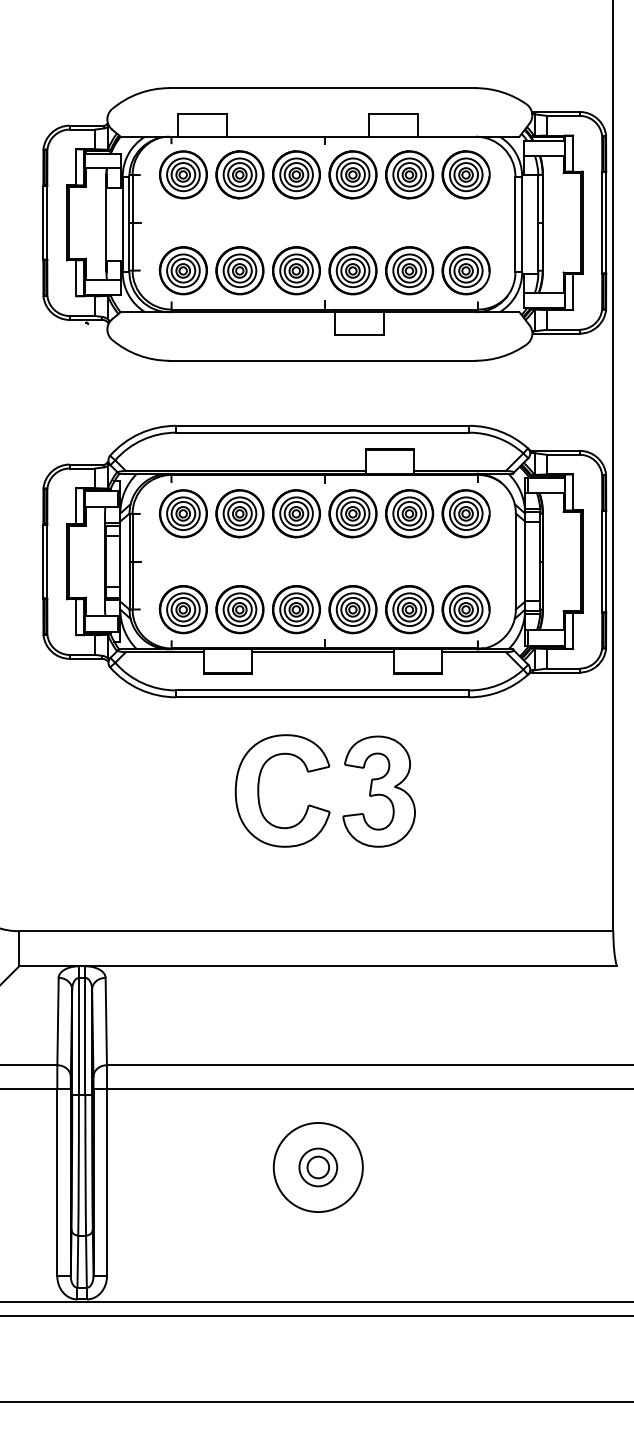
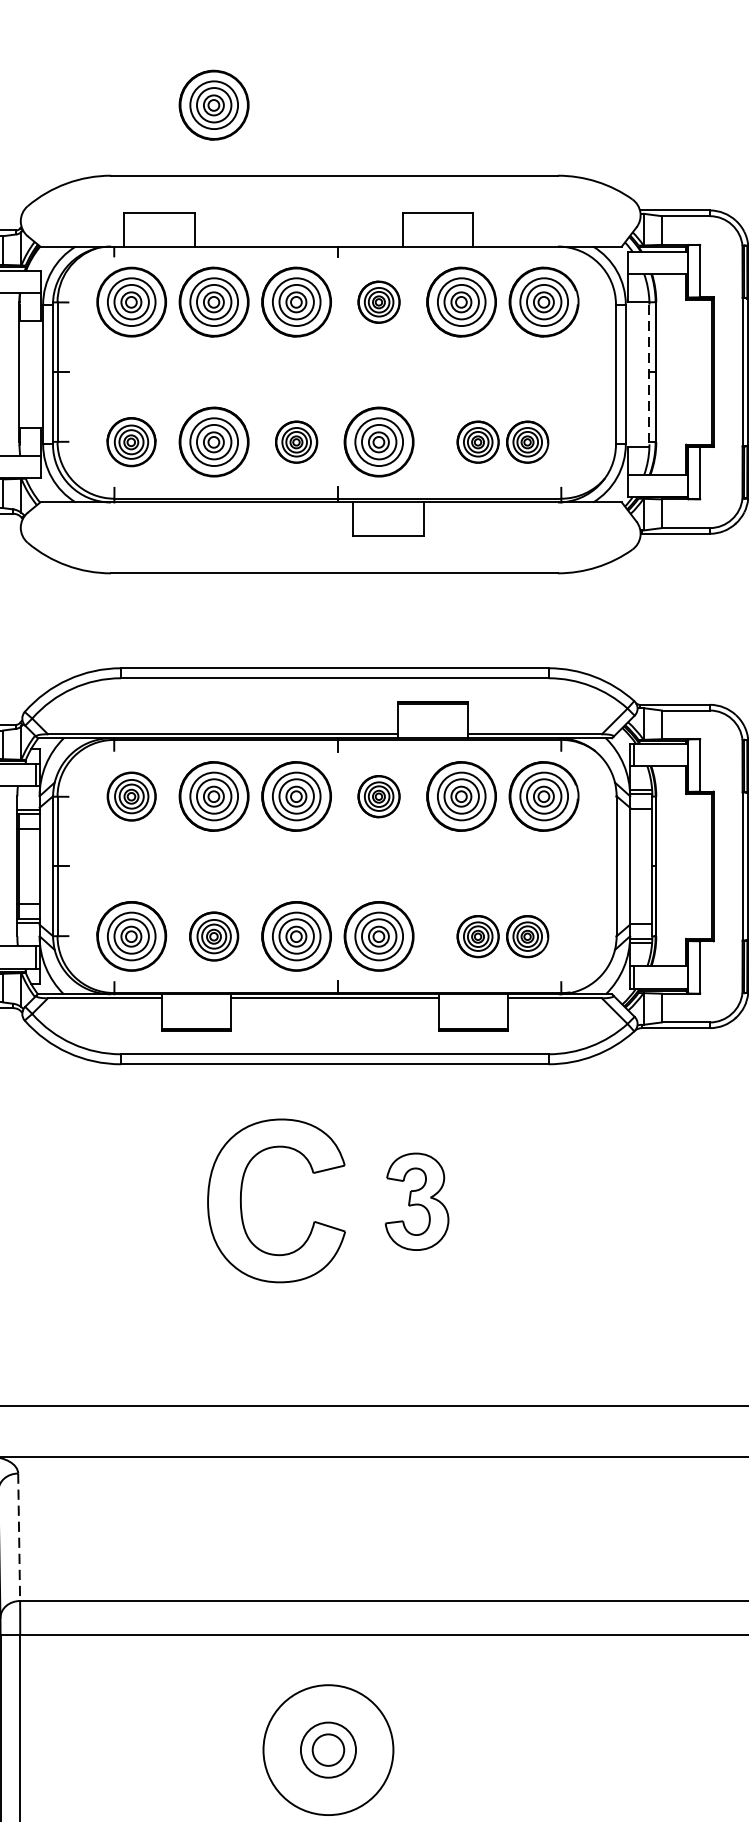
part: (239, 39) -> (213, 104), added
part: (352, 174) -> (378, 301), size x0.6
line: (538, 224) -> (649, 374), solid -> dashed
part: (182, 270) -> (130, 441), size x0.7
part: (296, 270) -> (296, 441), size x0.6
part: (437, 270) -> (502, 441), size x0.6
part: (183, 513) -> (131, 796), size x0.7
part: (352, 513) -> (378, 796), size x0.6
part: (239, 609) -> (213, 936), size x0.7
part: (437, 609) -> (502, 936), size x0.6
part: (378, 791) -> (416, 1201), size x0.6
line: (106, 1021) -> (19, 1537), solid -> dashed

